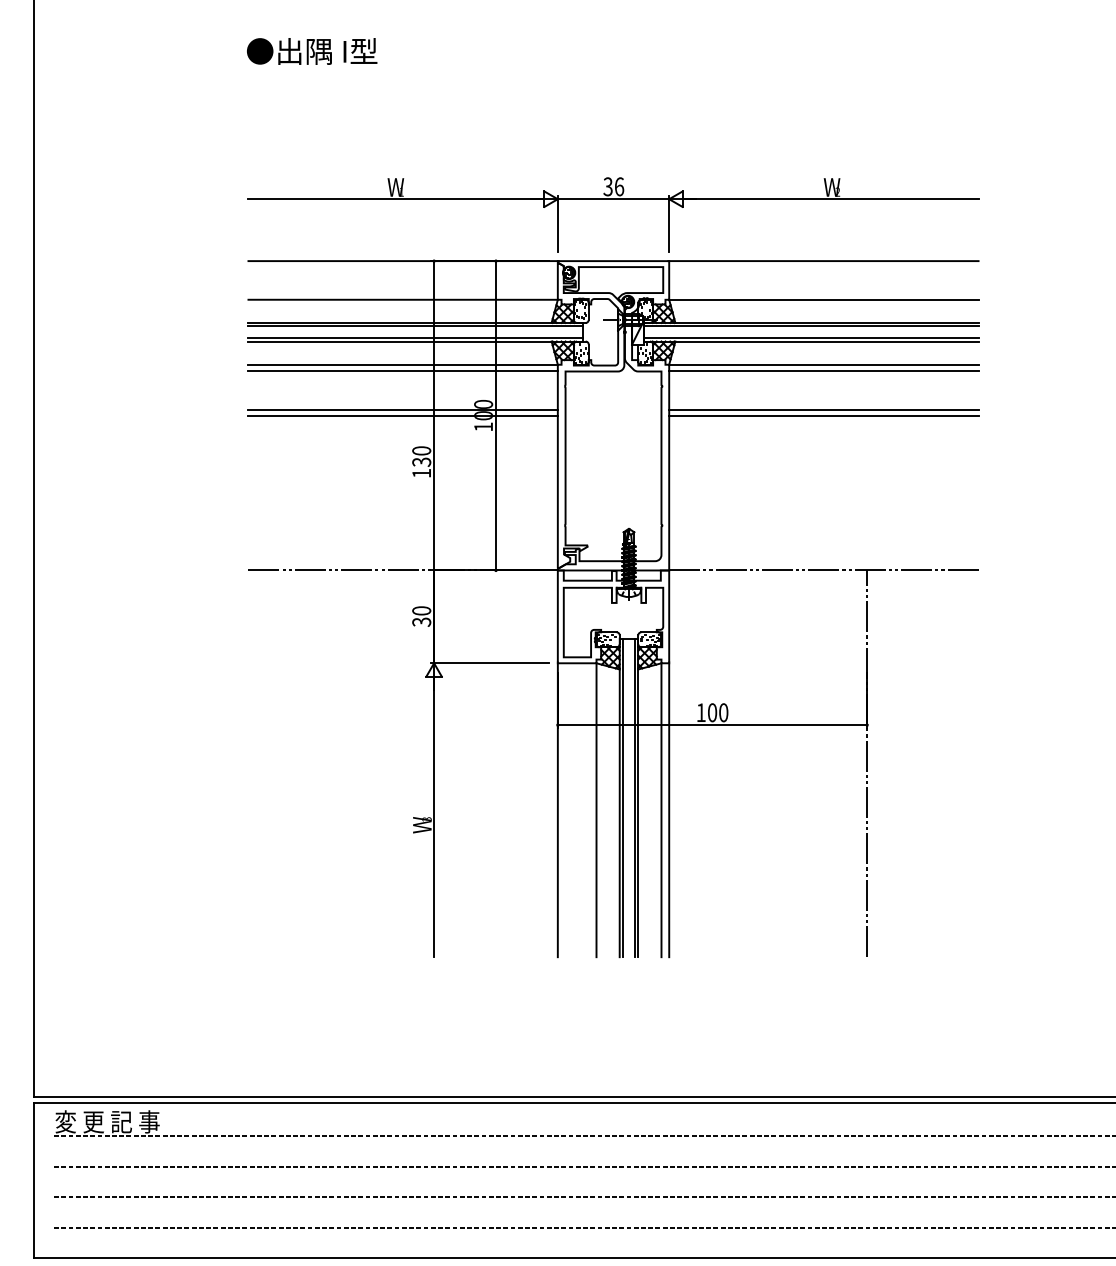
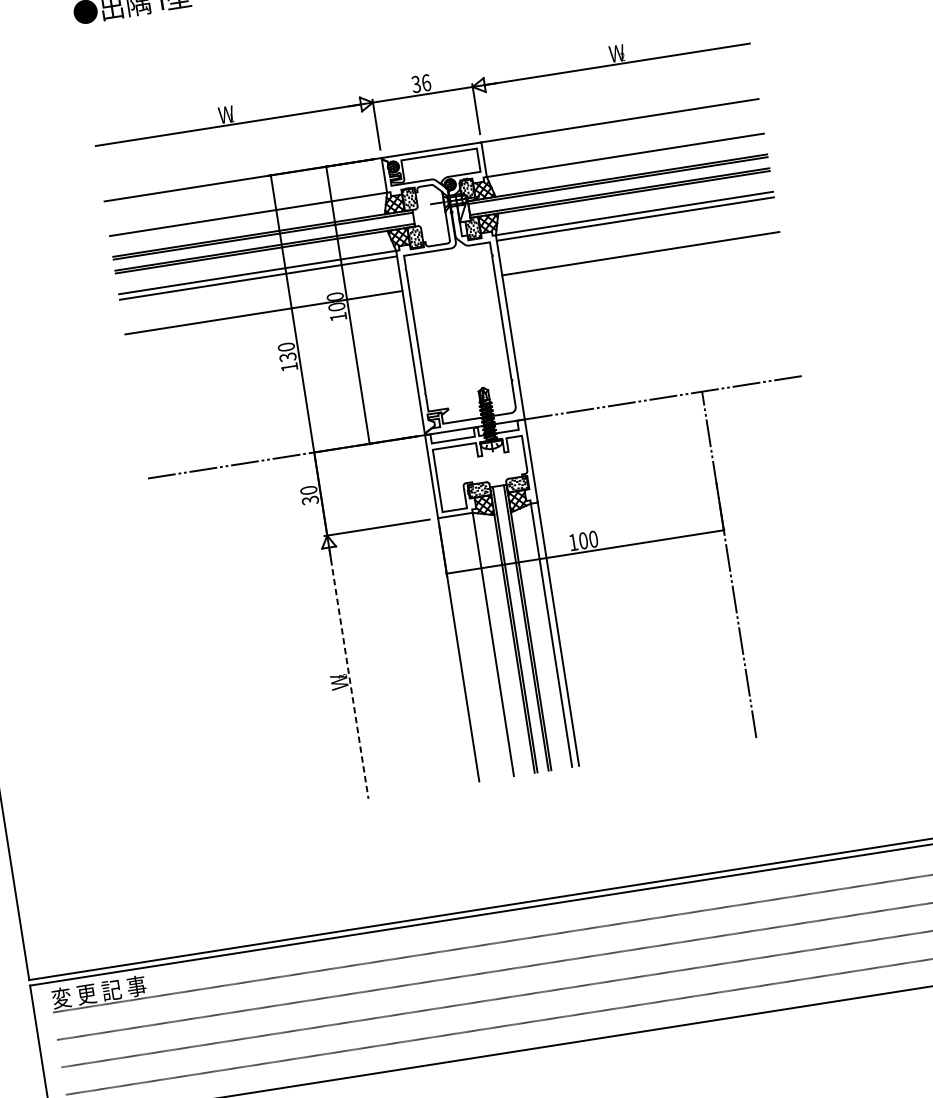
line: (402, 415) -> (264, 318), removed
line: (823, 415) -> (641, 259), removed
line: (434, 818) -> (349, 674), solid -> dashed

